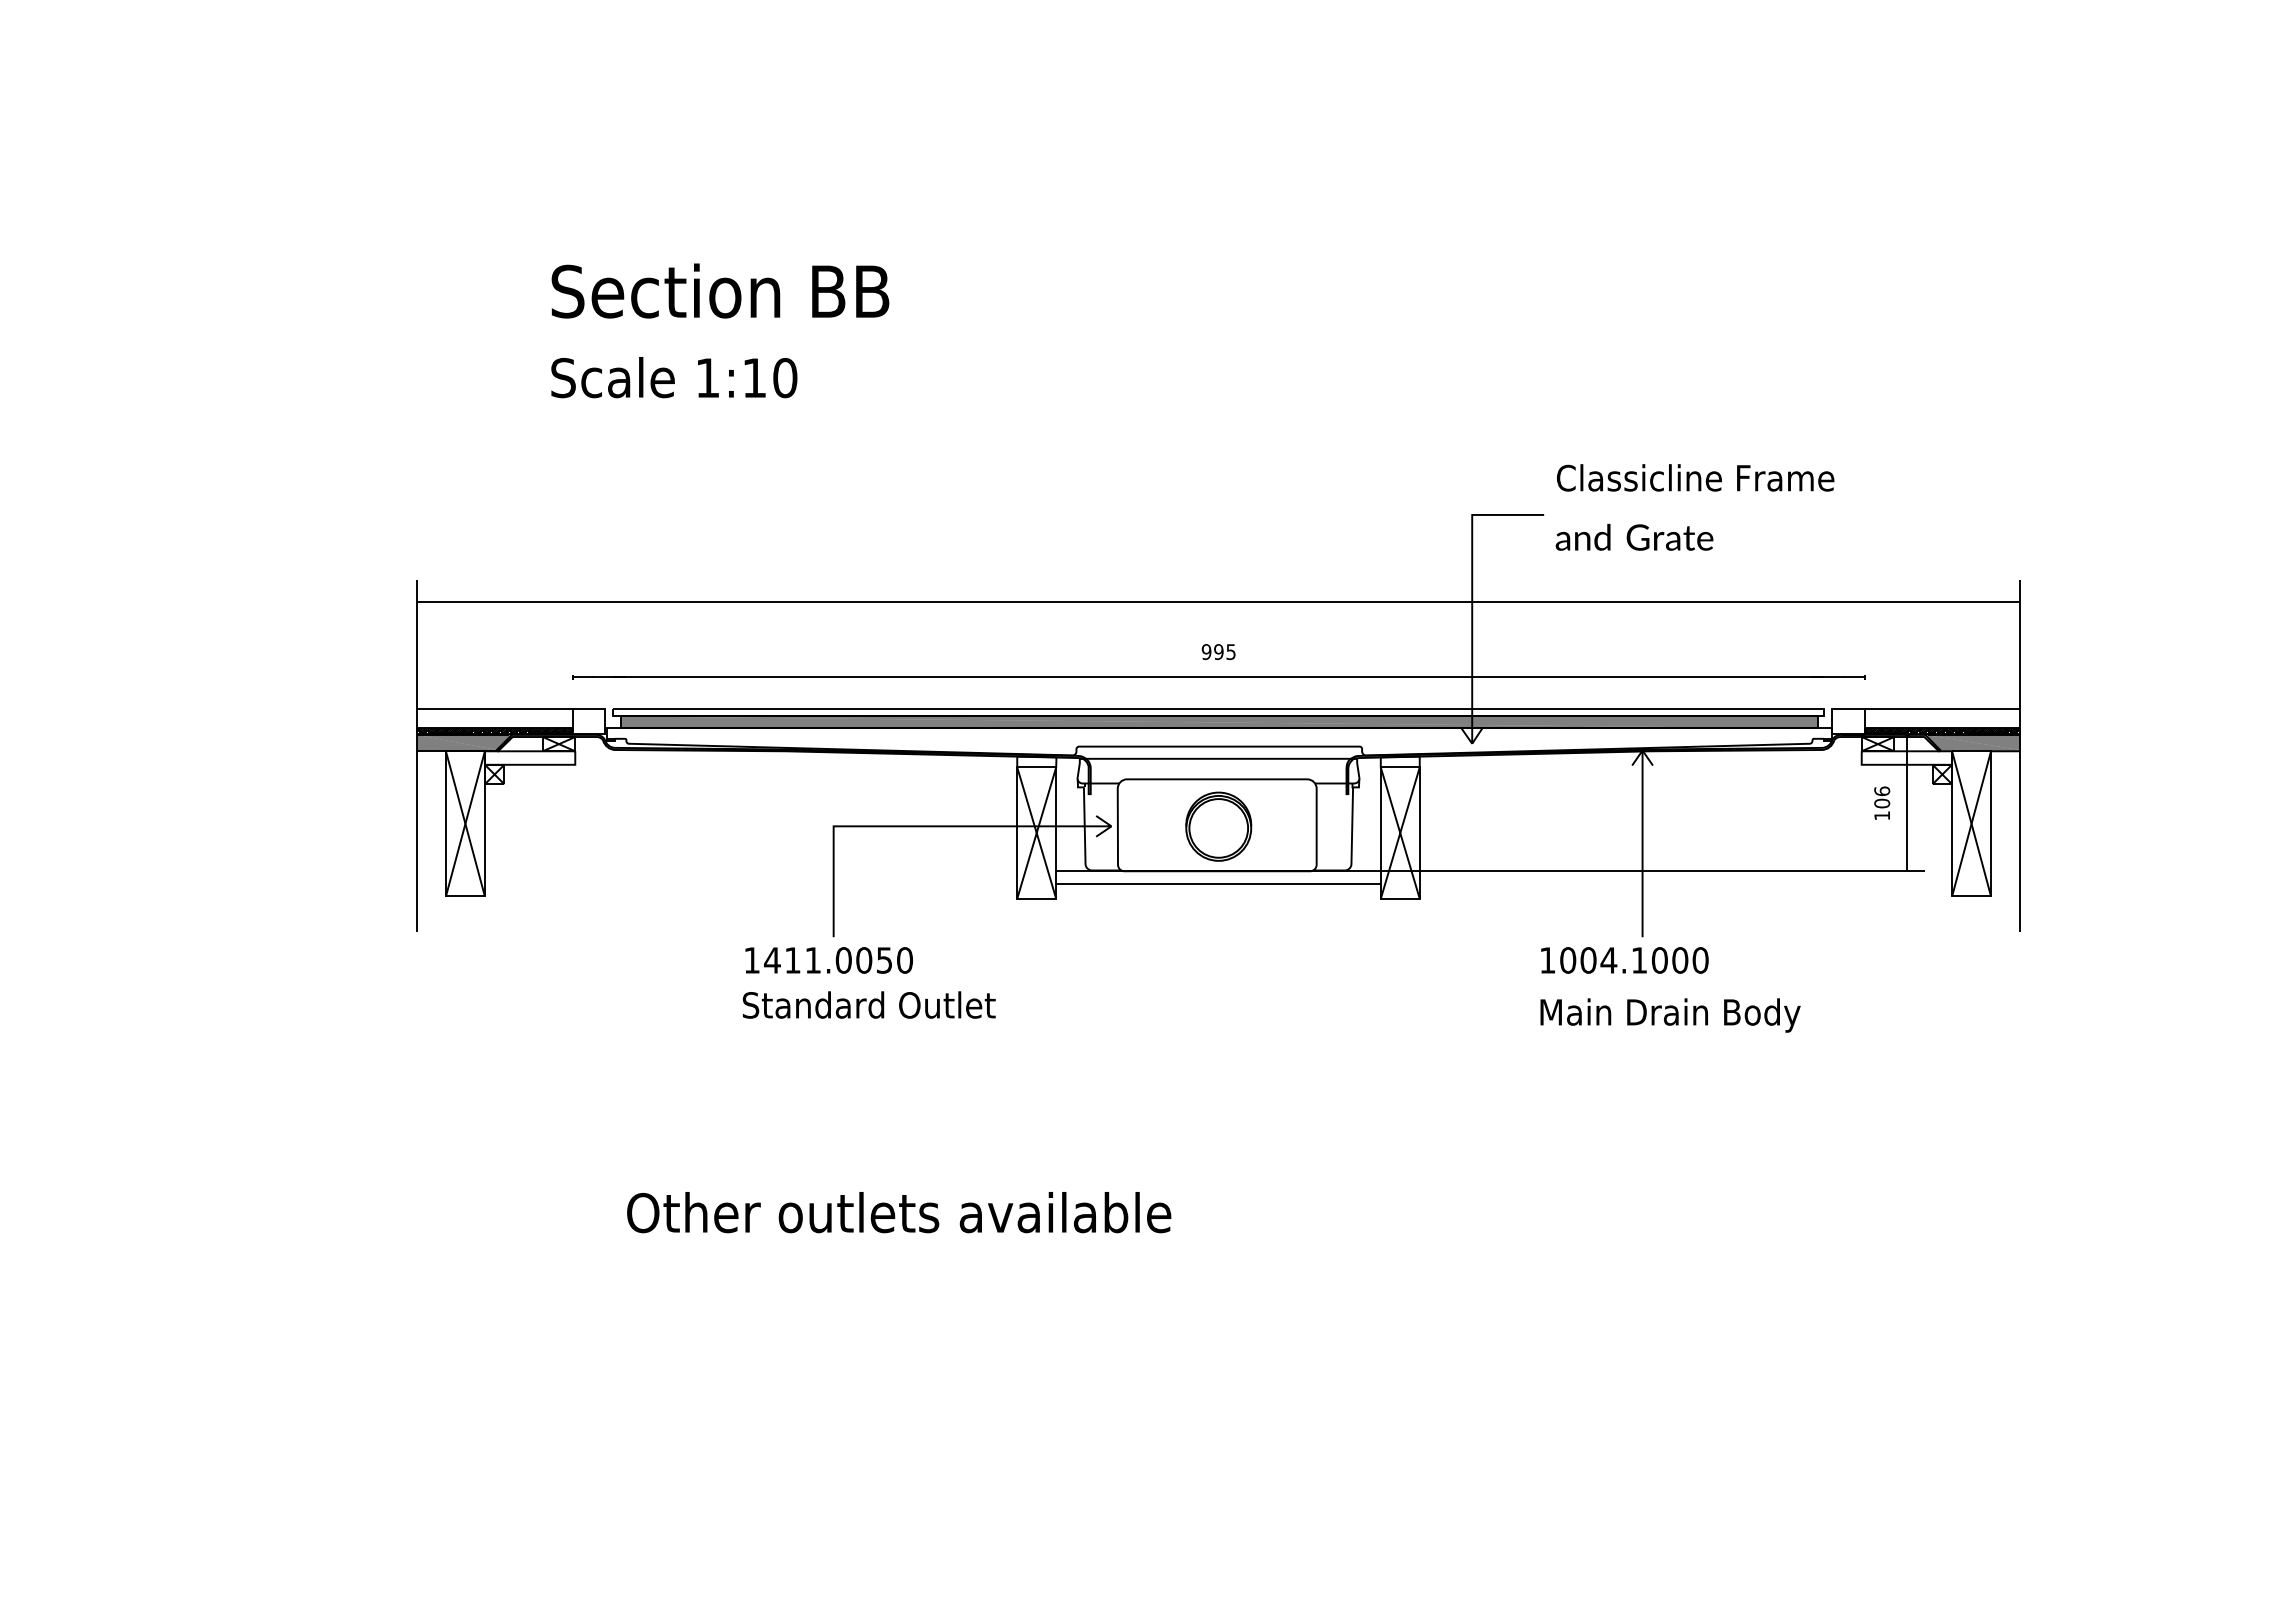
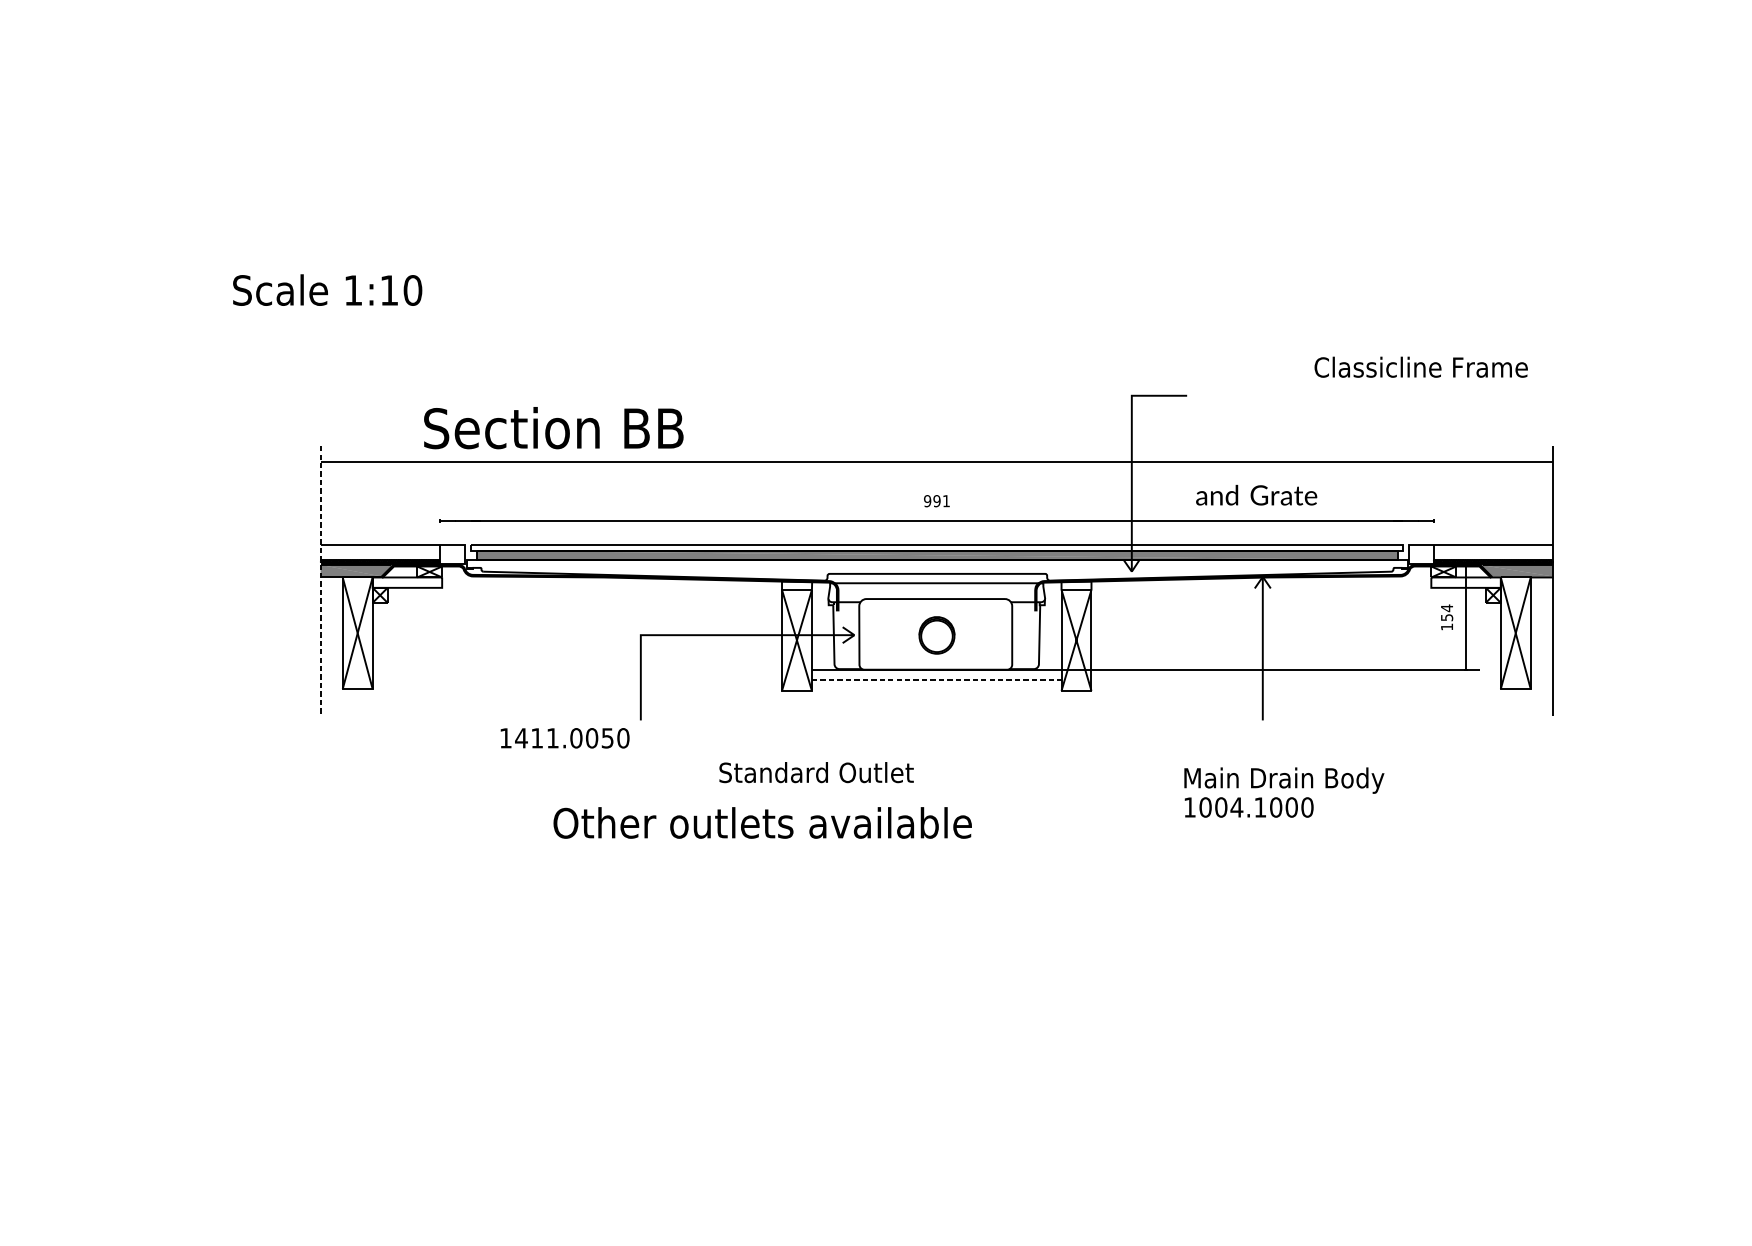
text: (720, 290) -> (553, 427), moved
text: (674, 377) -> (327, 290), moved
text: (1695, 477) -> (1421, 366), moved
text: (1634, 536) -> (1256, 494), moved
text: (1230, 652) -> (945, 501), 995 -> 991
line: (417, 755) -> (320, 580), solid -> dashed
text: (1882, 797) -> (1447, 613), 106 -> 154
part: (1218, 826) -> (936, 635), size x0.7
line: (1219, 884) -> (937, 679), solid -> dashed
text: (828, 960) -> (564, 738), moved
text: (1624, 960) -> (1248, 807), moved
text: (868, 1004) -> (816, 772), moved
text: (899, 1212) -> (762, 822), moved

